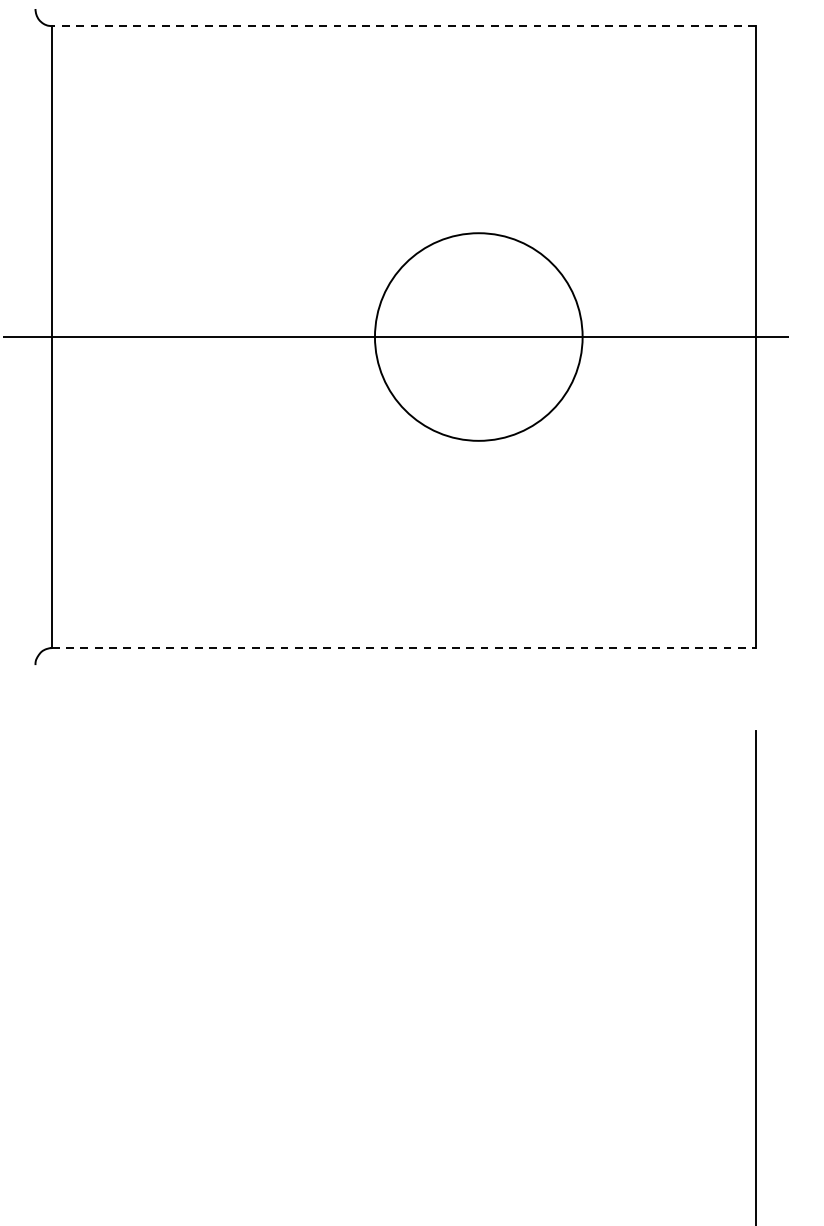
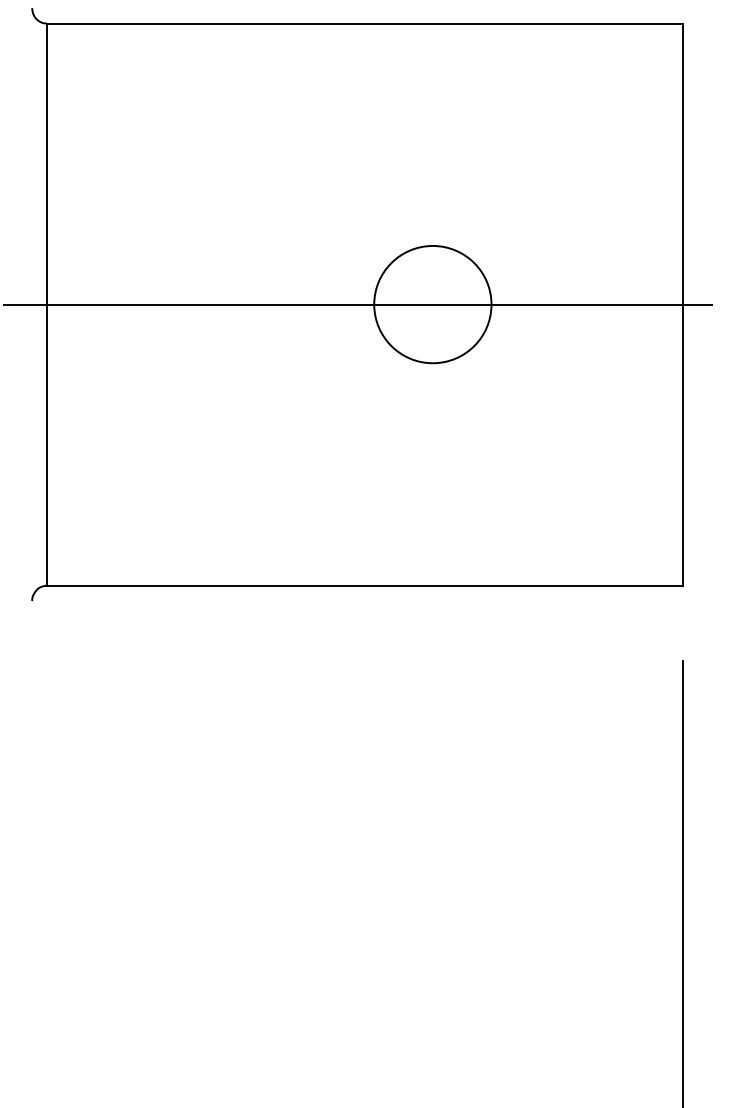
line: (403, 26) -> (364, 23), dashed -> solid
circle: (478, 336) -> (432, 304), size x0.62
line: (404, 647) -> (365, 585), dashed -> solid

